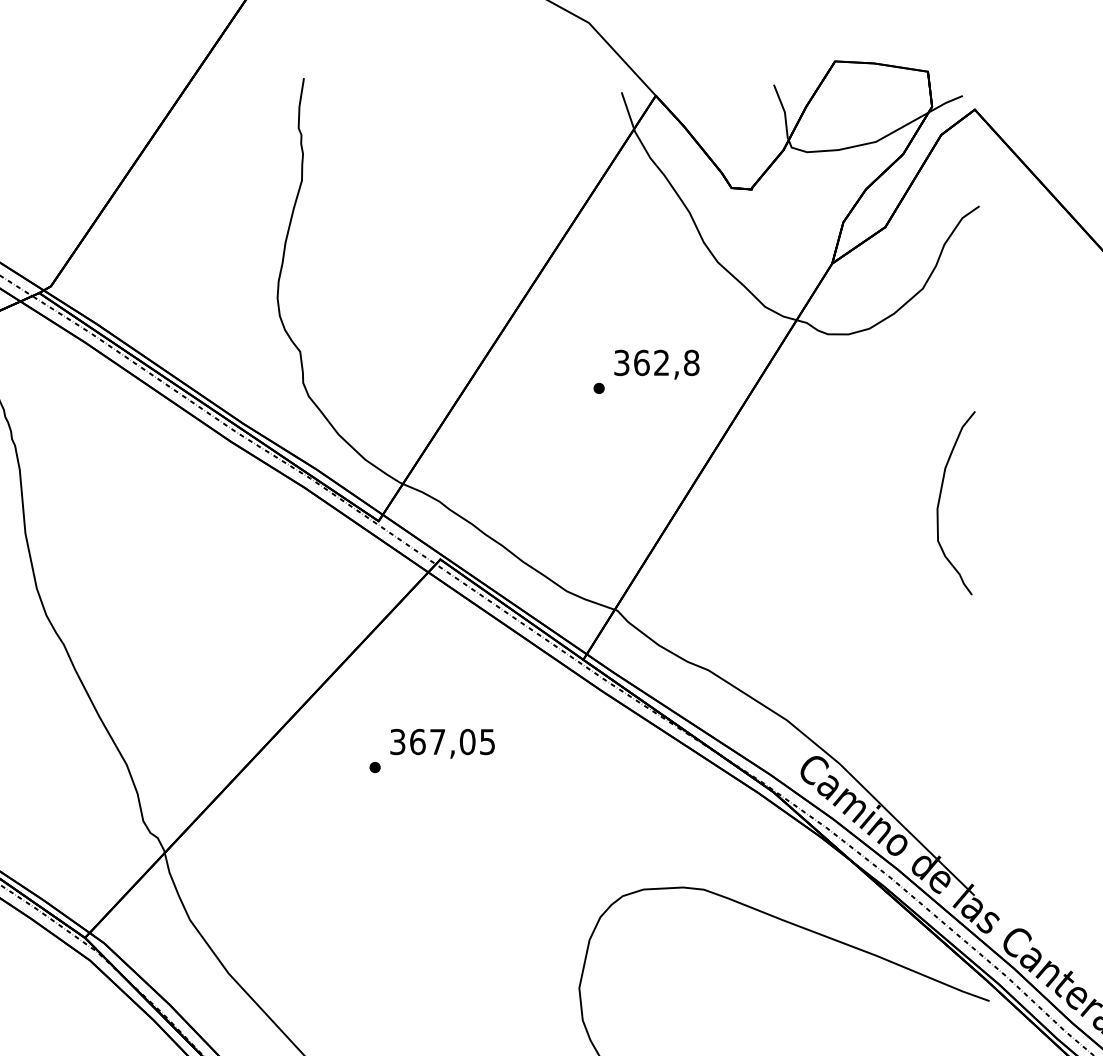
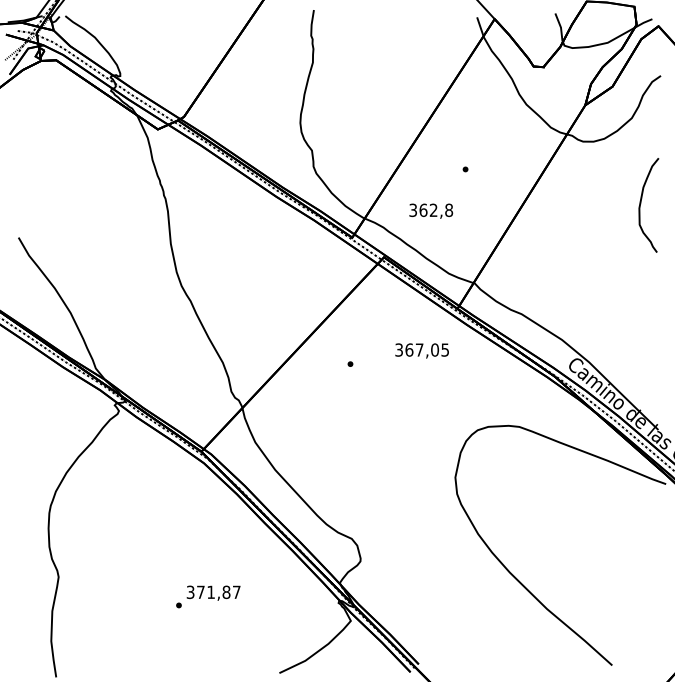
text: (657, 363) -> (431, 210), moved
curve: (941, 499) -> (641, 203), moved
text: (441, 742) -> (421, 350), moved

